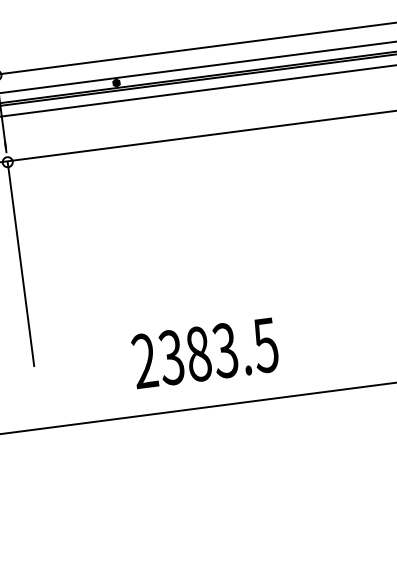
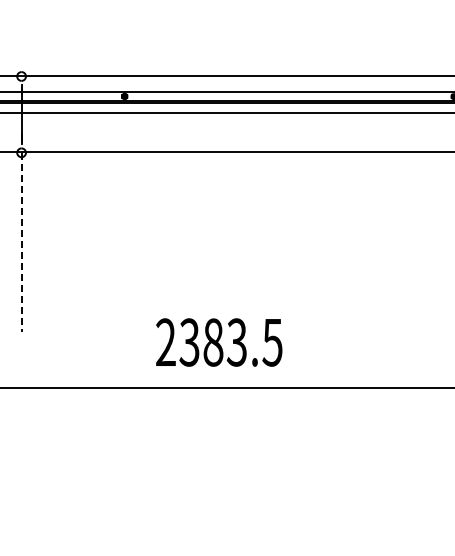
line: (20, 264) -> (21, 242), solid -> dashed
text: (205, 353) -> (219, 342), moved

